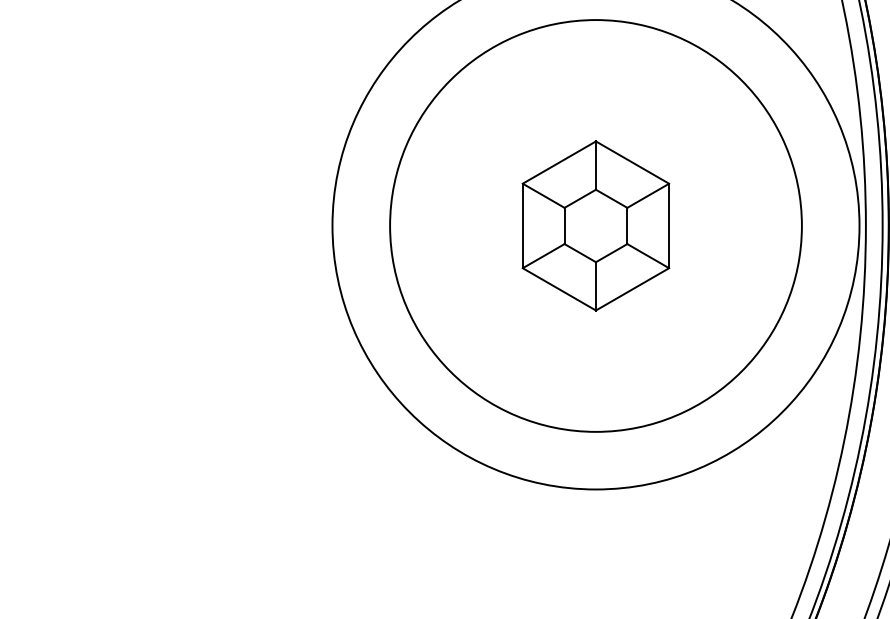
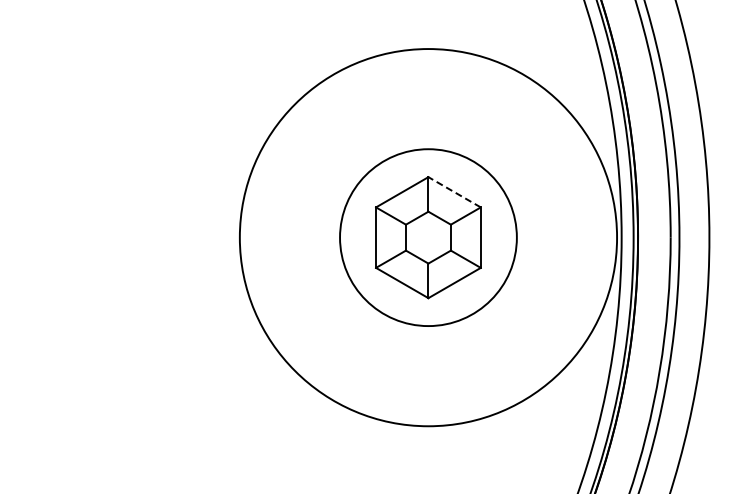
line: (632, 162) -> (454, 192), solid -> dashed
circle: (596, 225) -> (428, 237), size x0.6

